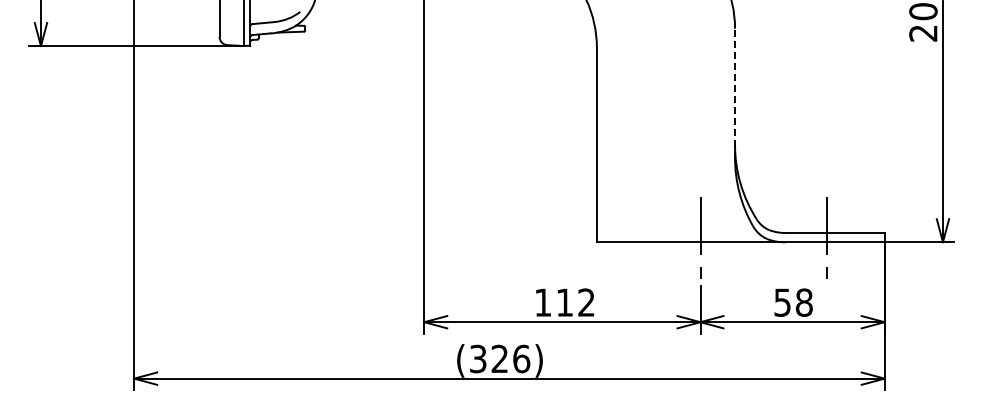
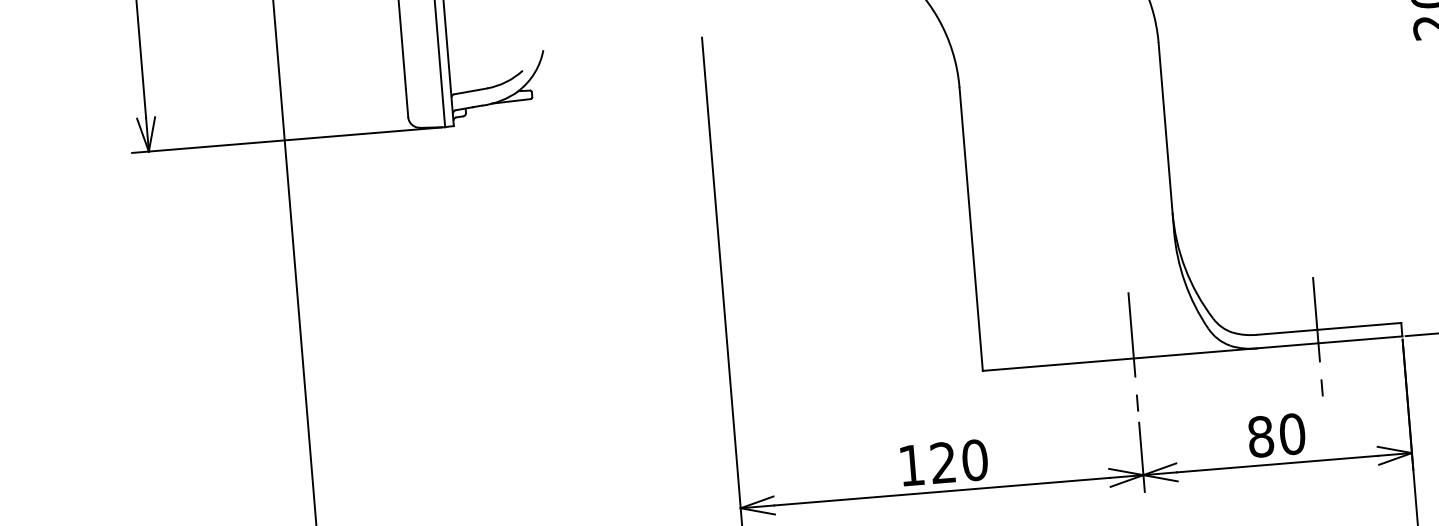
line: (735, 93) -> (1167, 137), dashed -> solid
text: (575, 302) -> (958, 461), 112 -> 120
text: (793, 302) -> (1276, 435), 58 -> 80

